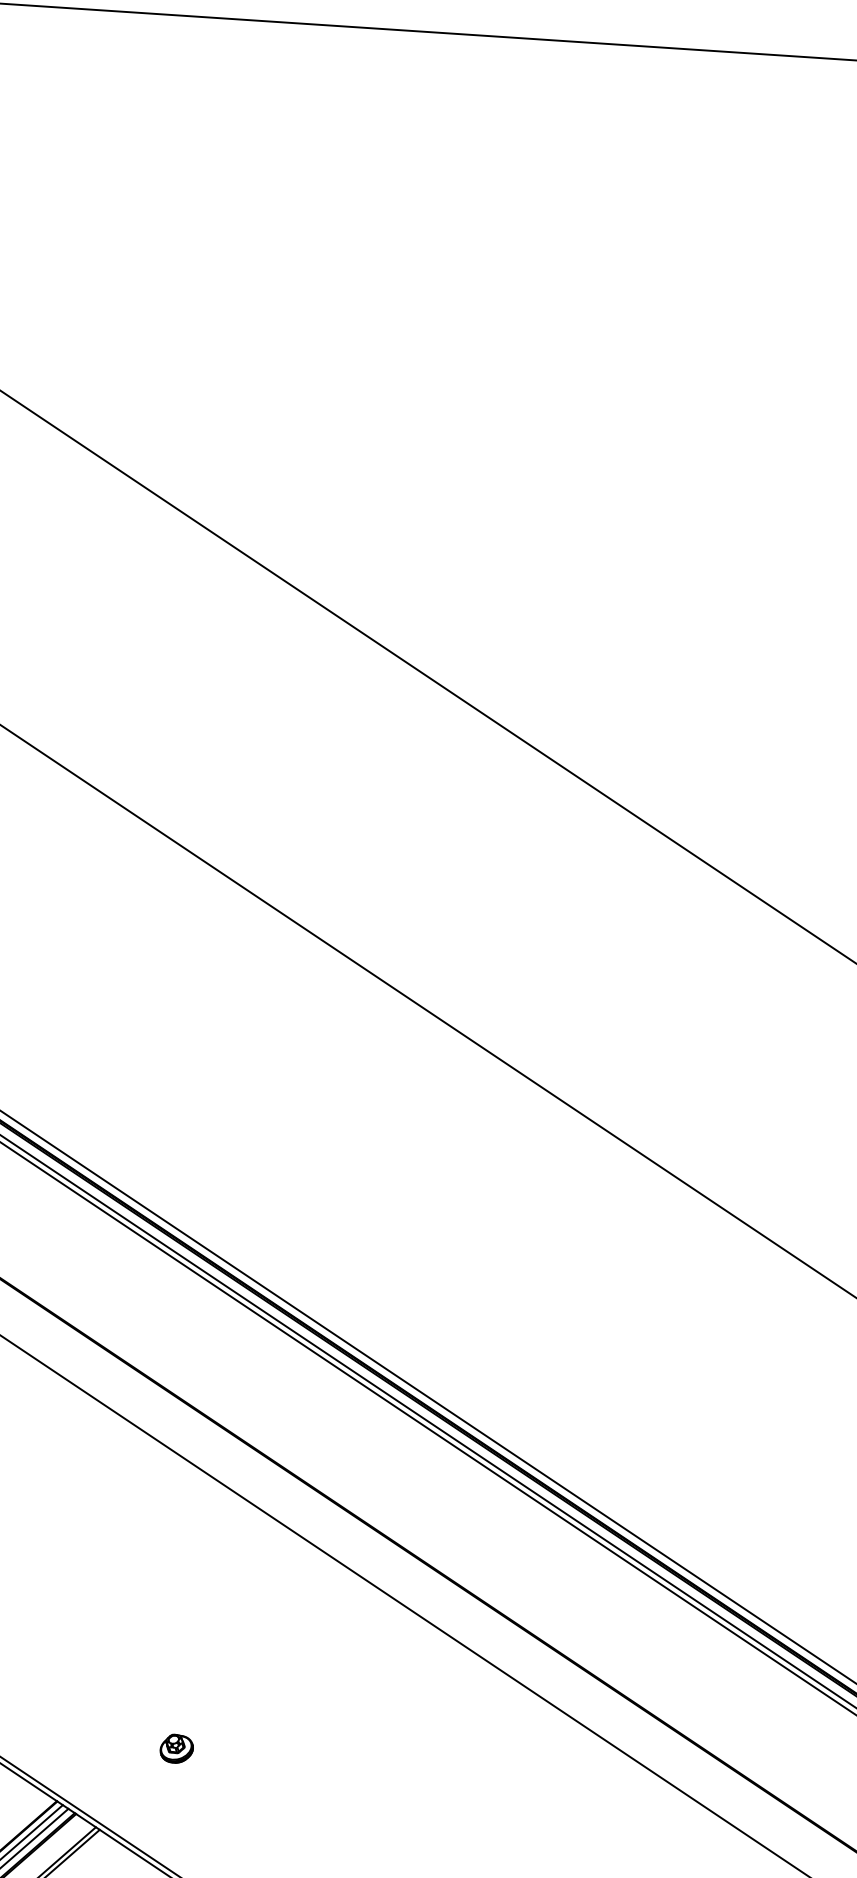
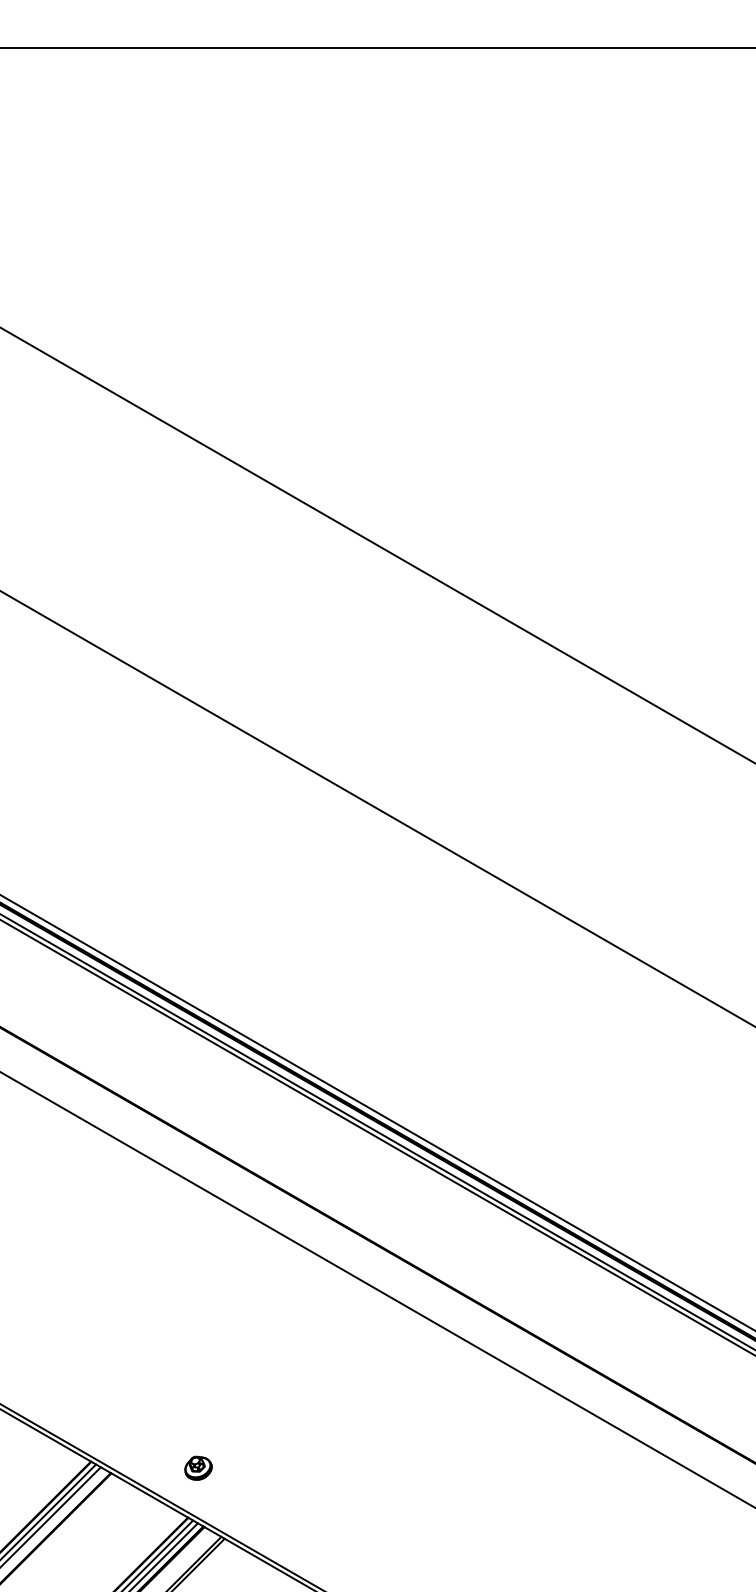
part: (176, 1747) -> (198, 1467), moved

